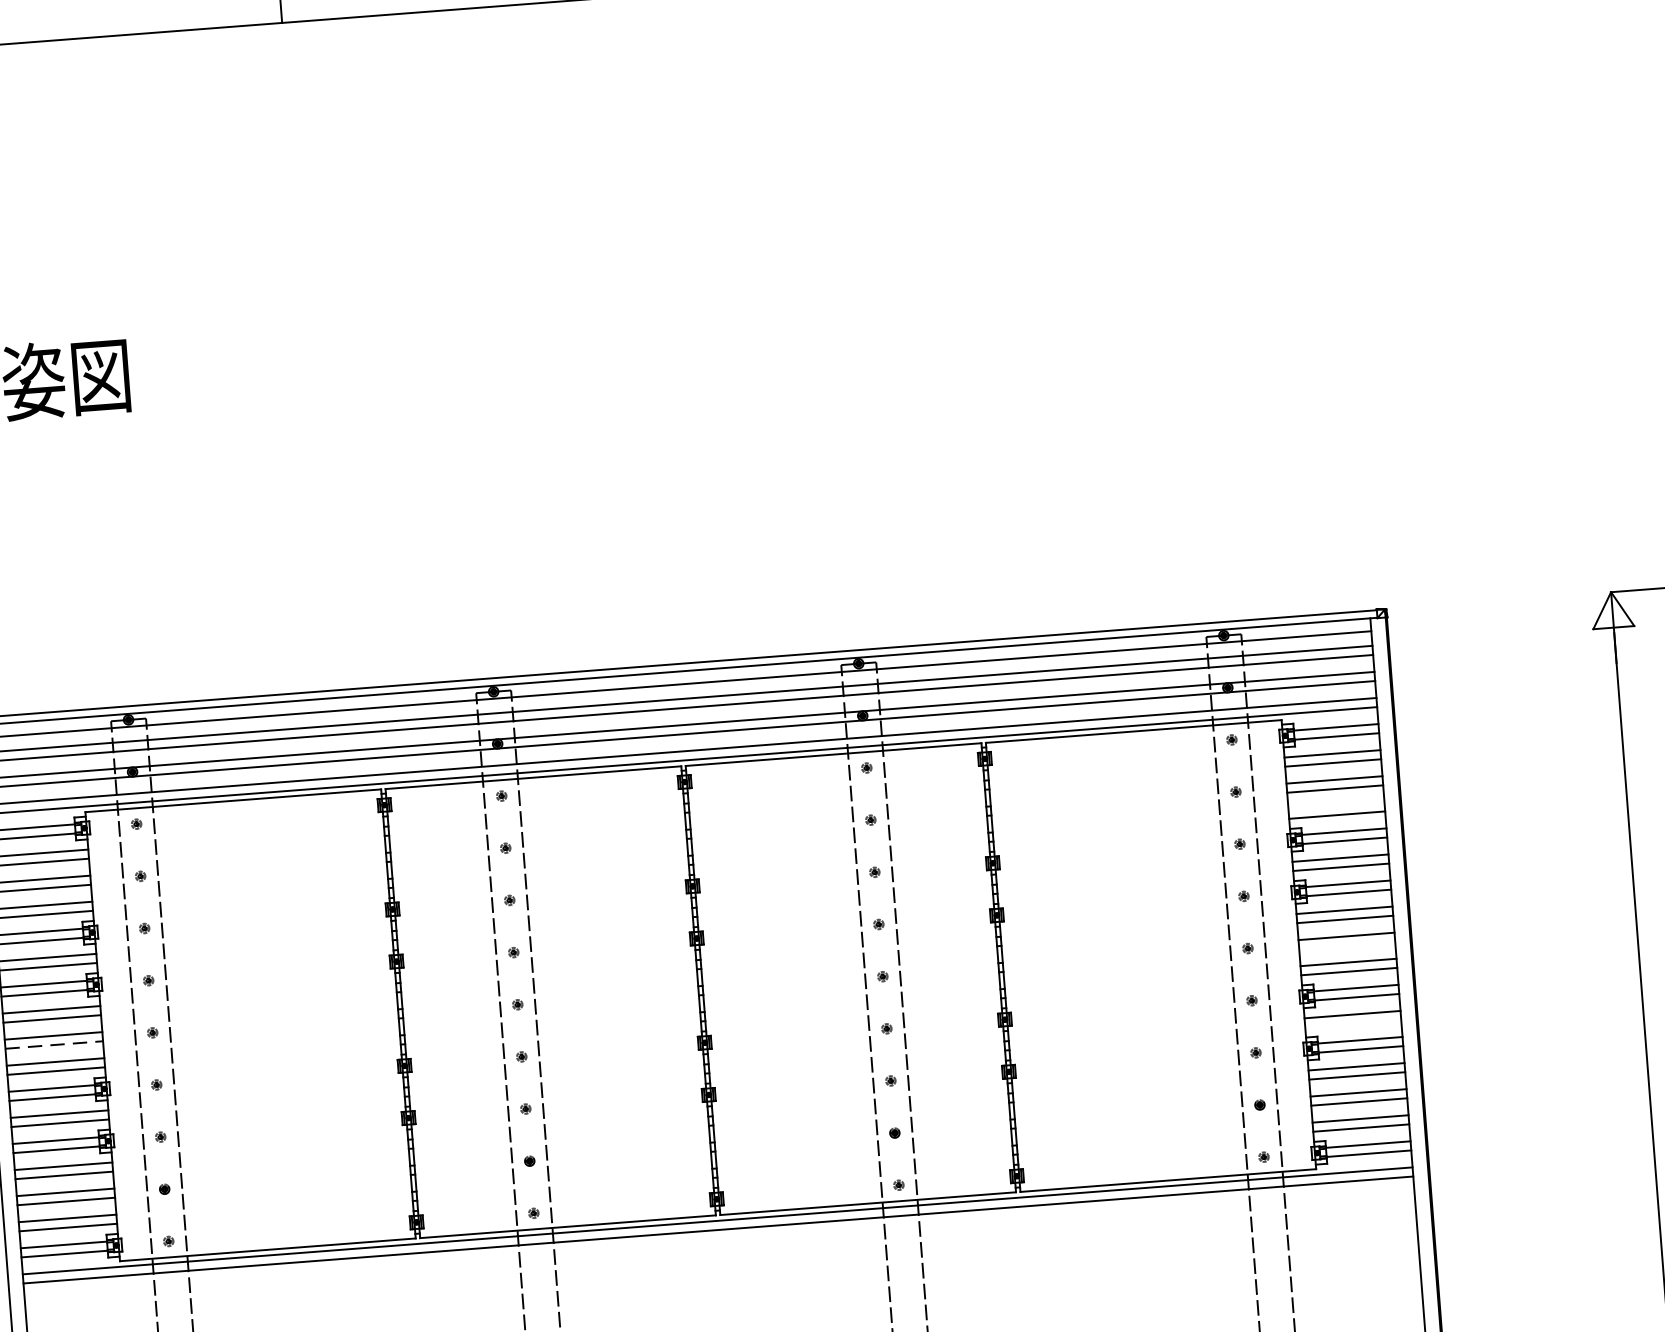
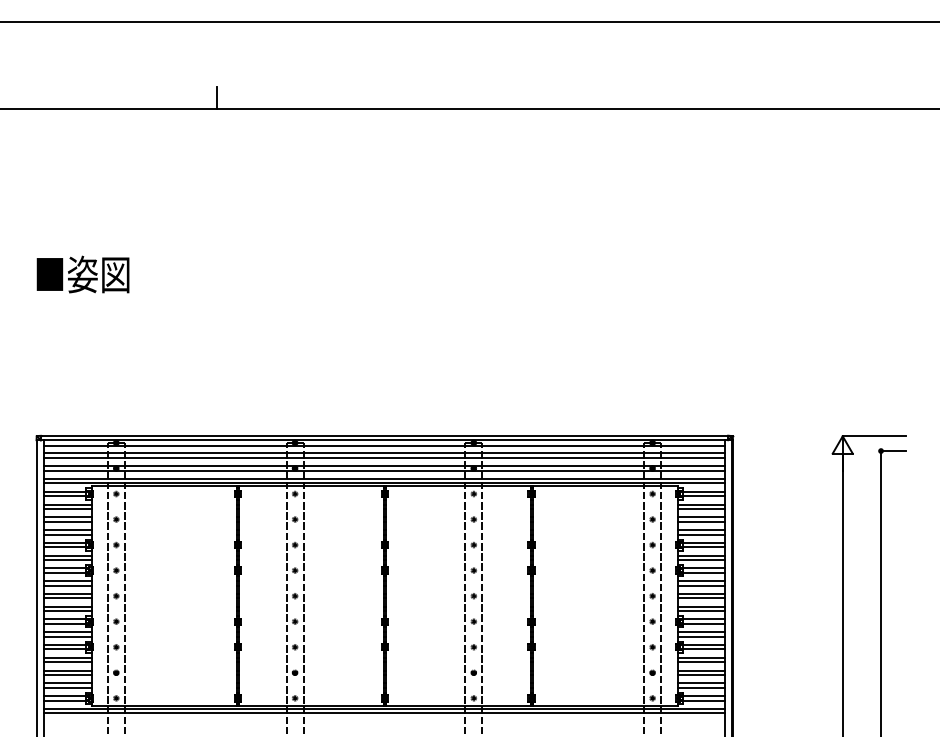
line: (1335, 806) -> (700, 530), added
line: (1346, 945) -> (700, 598), added
line: (1352, 1023) -> (700, 636), added
line: (53, 1045) -> (67, 598), dashed -> solid

